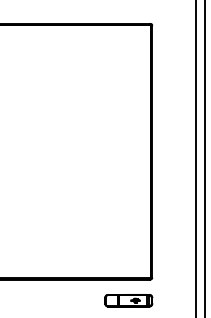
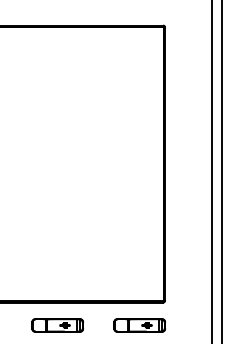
part: (52, 300) -> (57, 325), added

